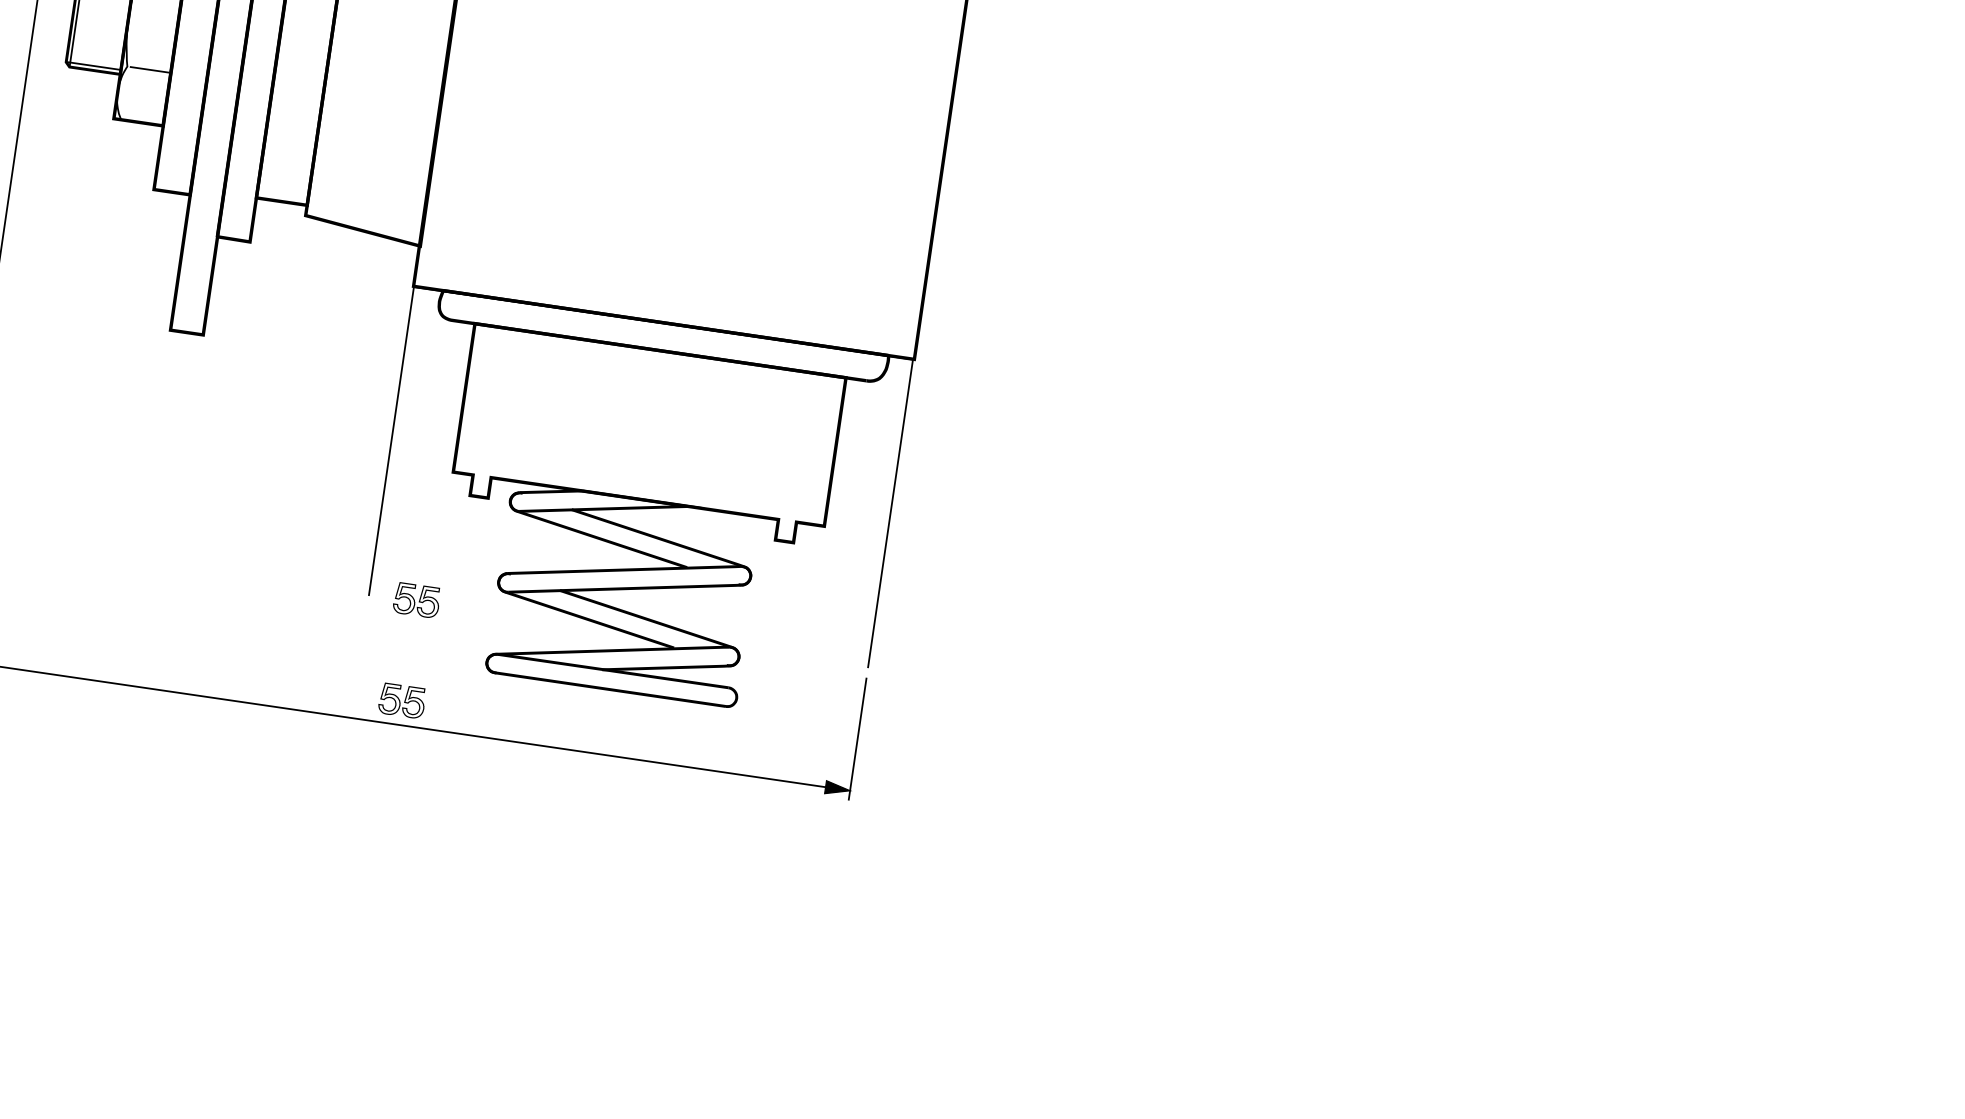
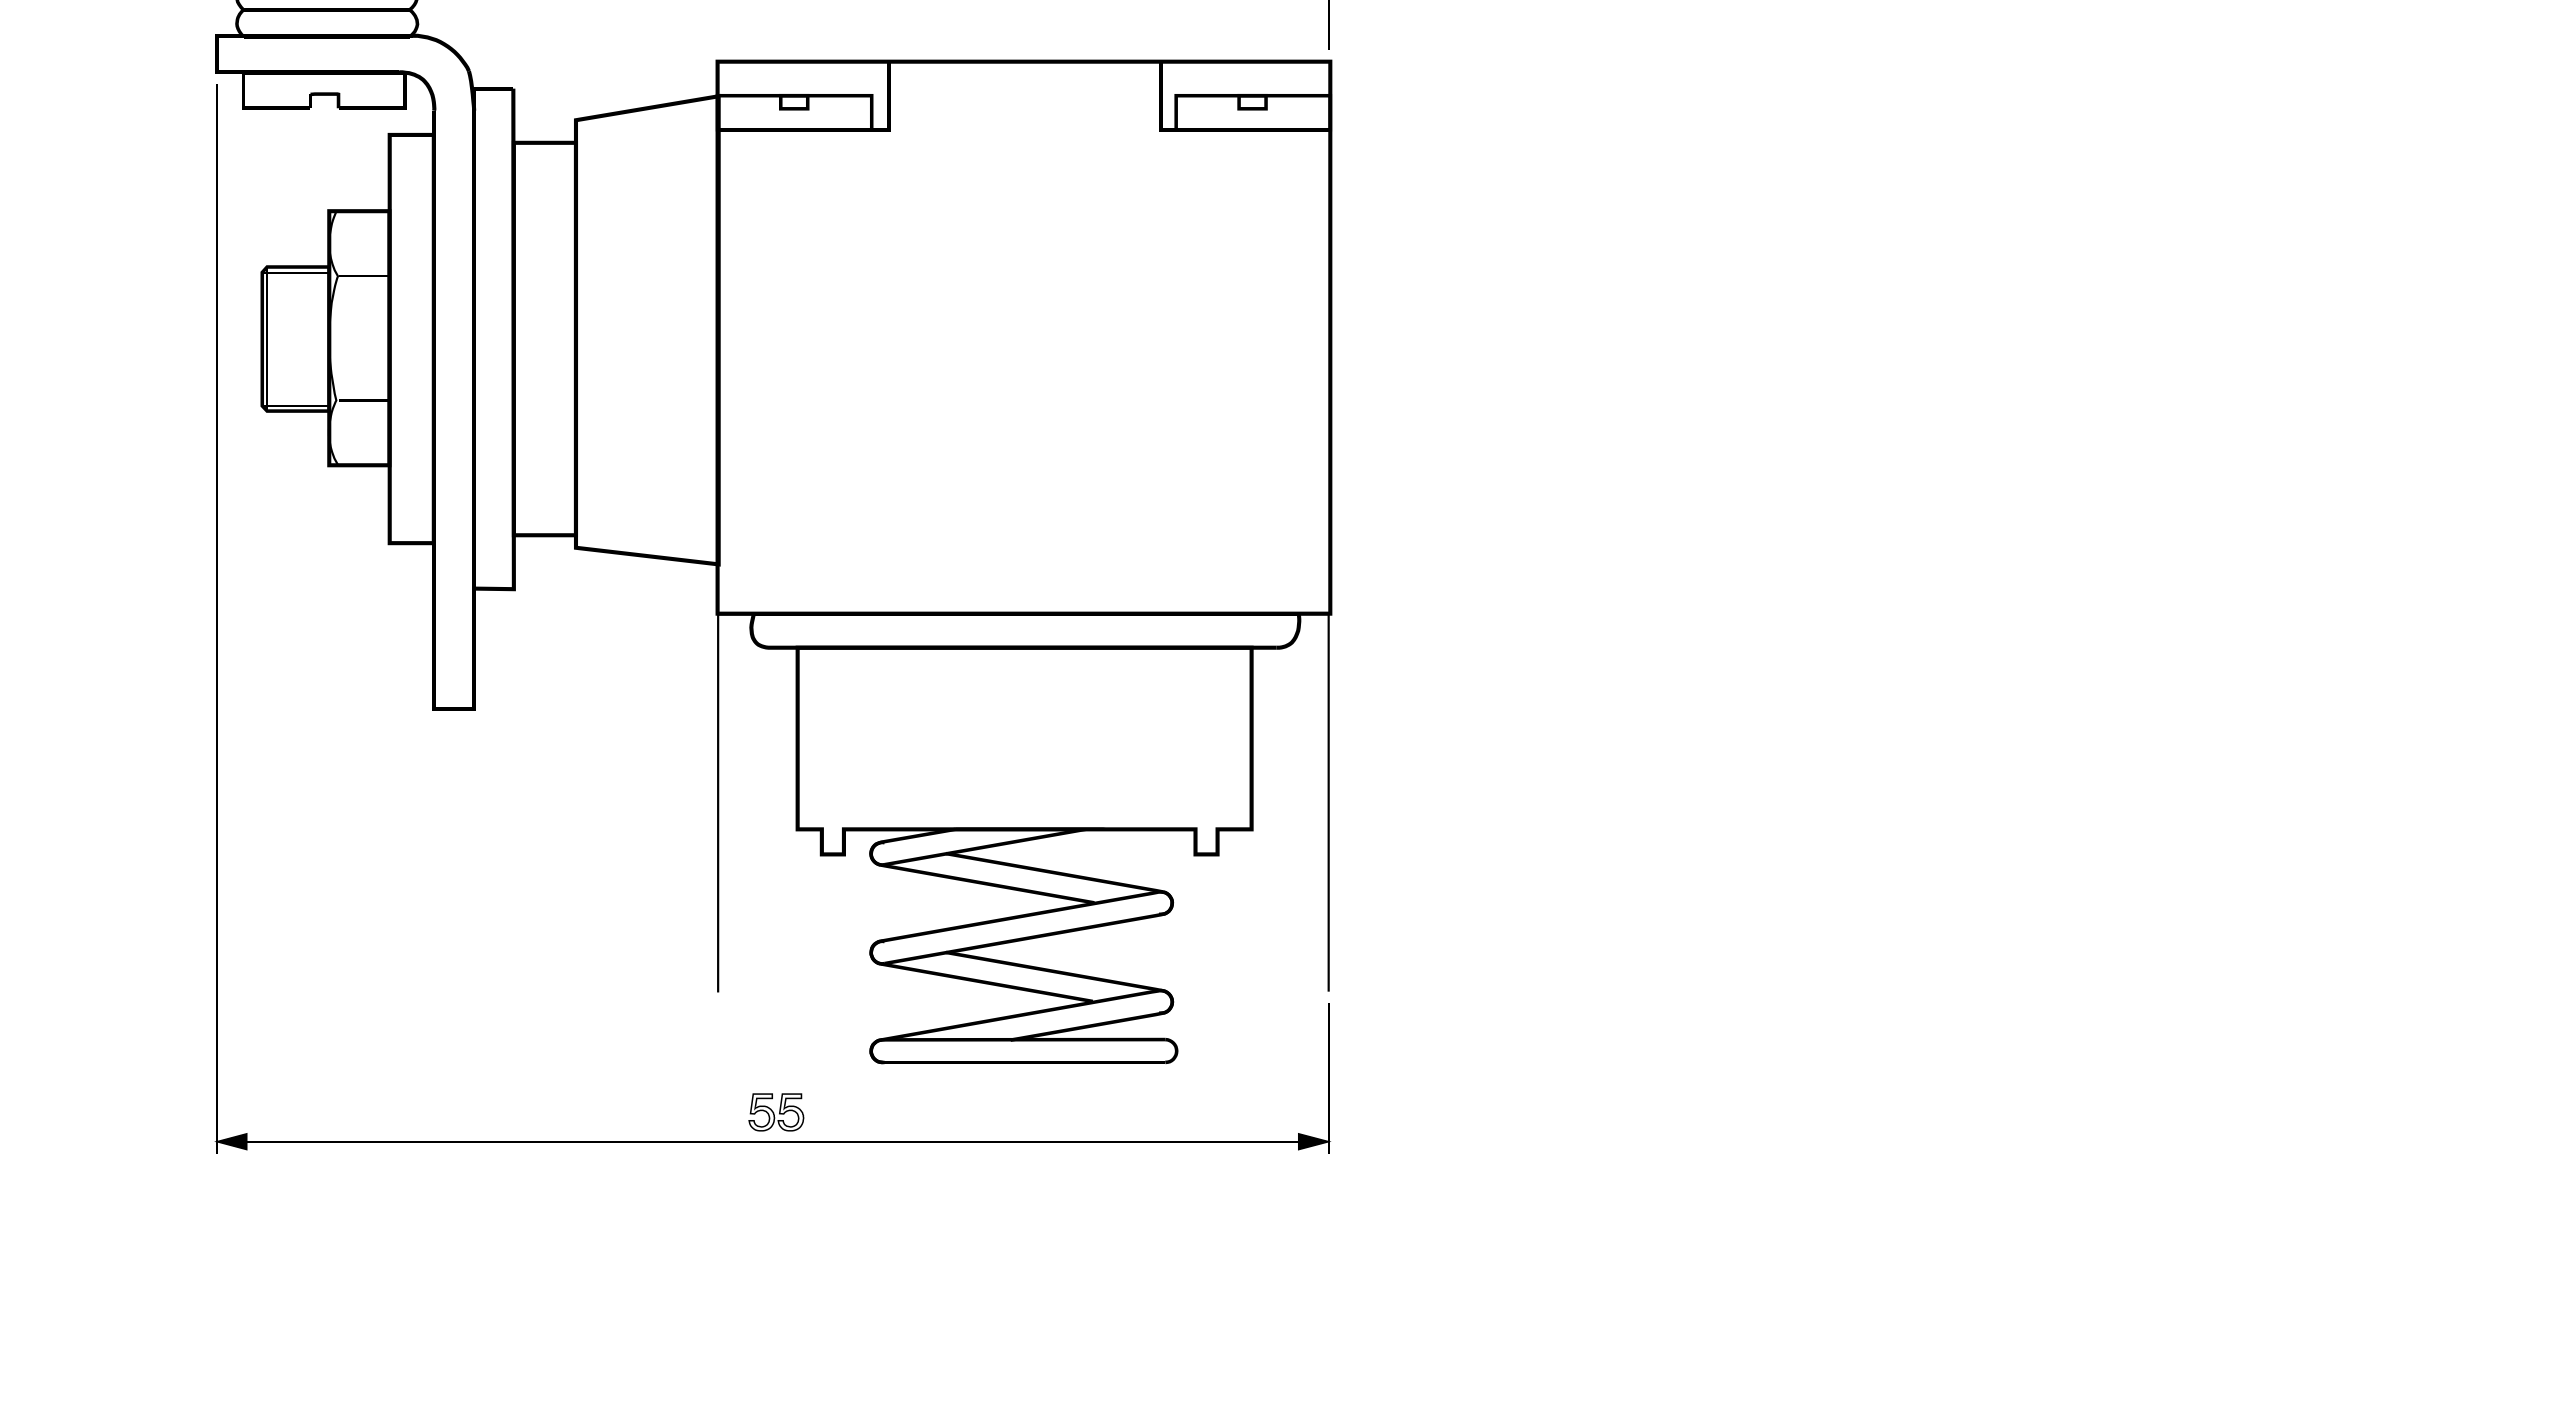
part: (416, 600) -> (776, 989), removed

